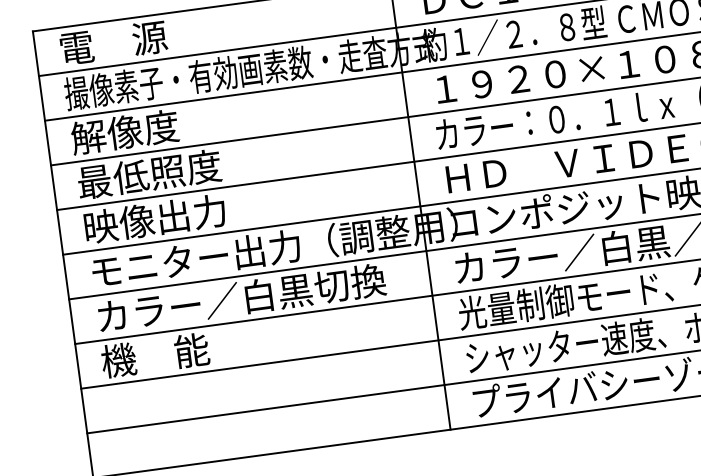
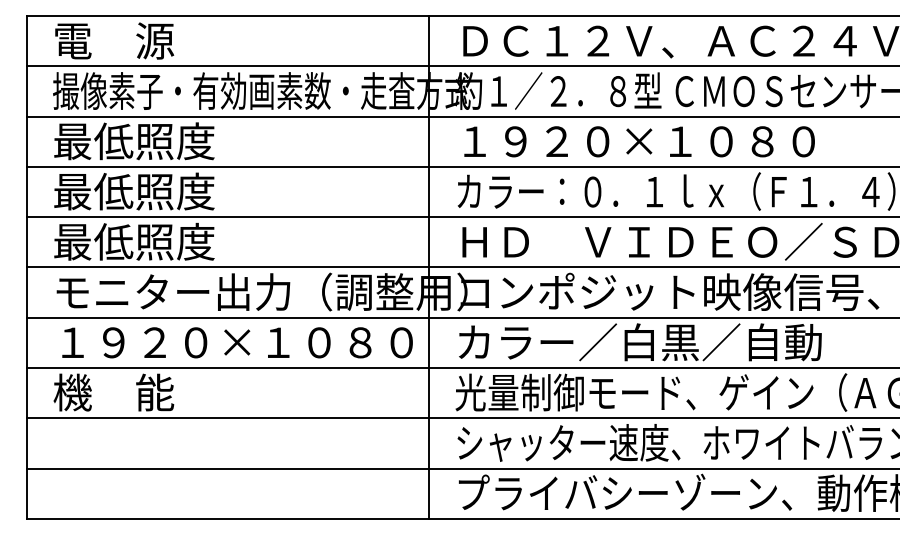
text: (142, 129) -> (133, 141), 解像度 -> 最低照度
text: (155, 218) -> (134, 241), 映像出力 -> 最低照度
text: (256, 296) -> (234, 342), カラー／白黒切換 -> １９２０×１０８０

